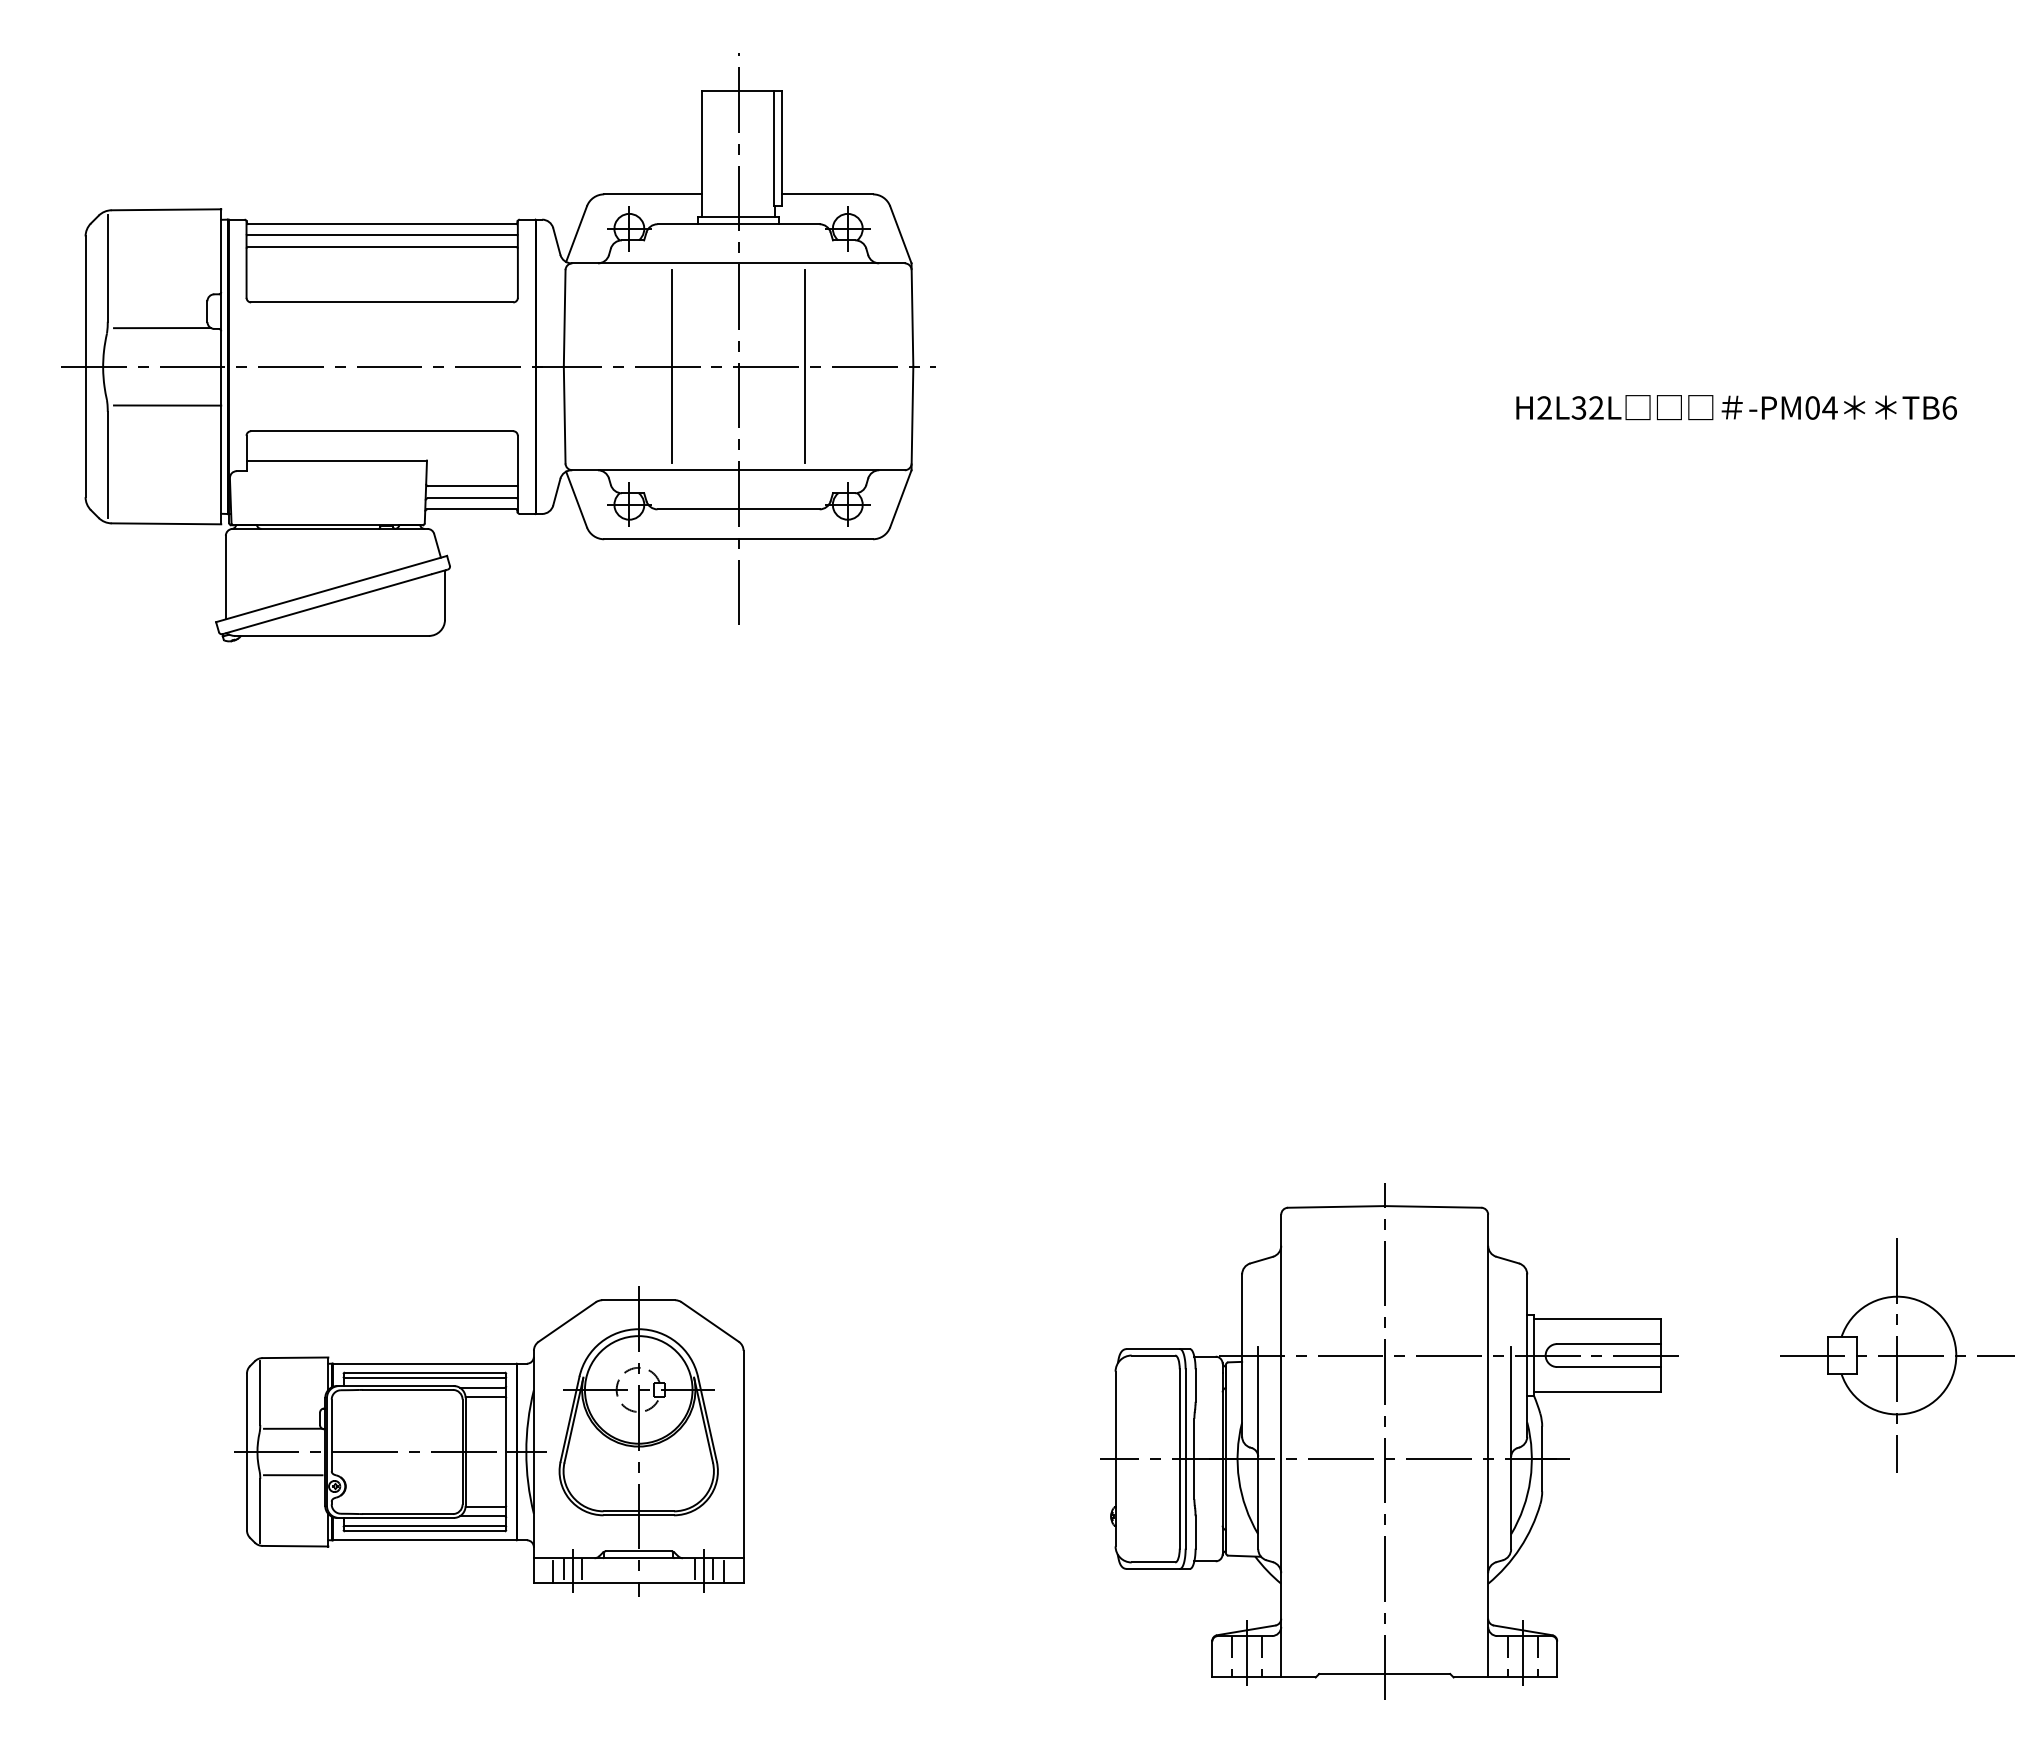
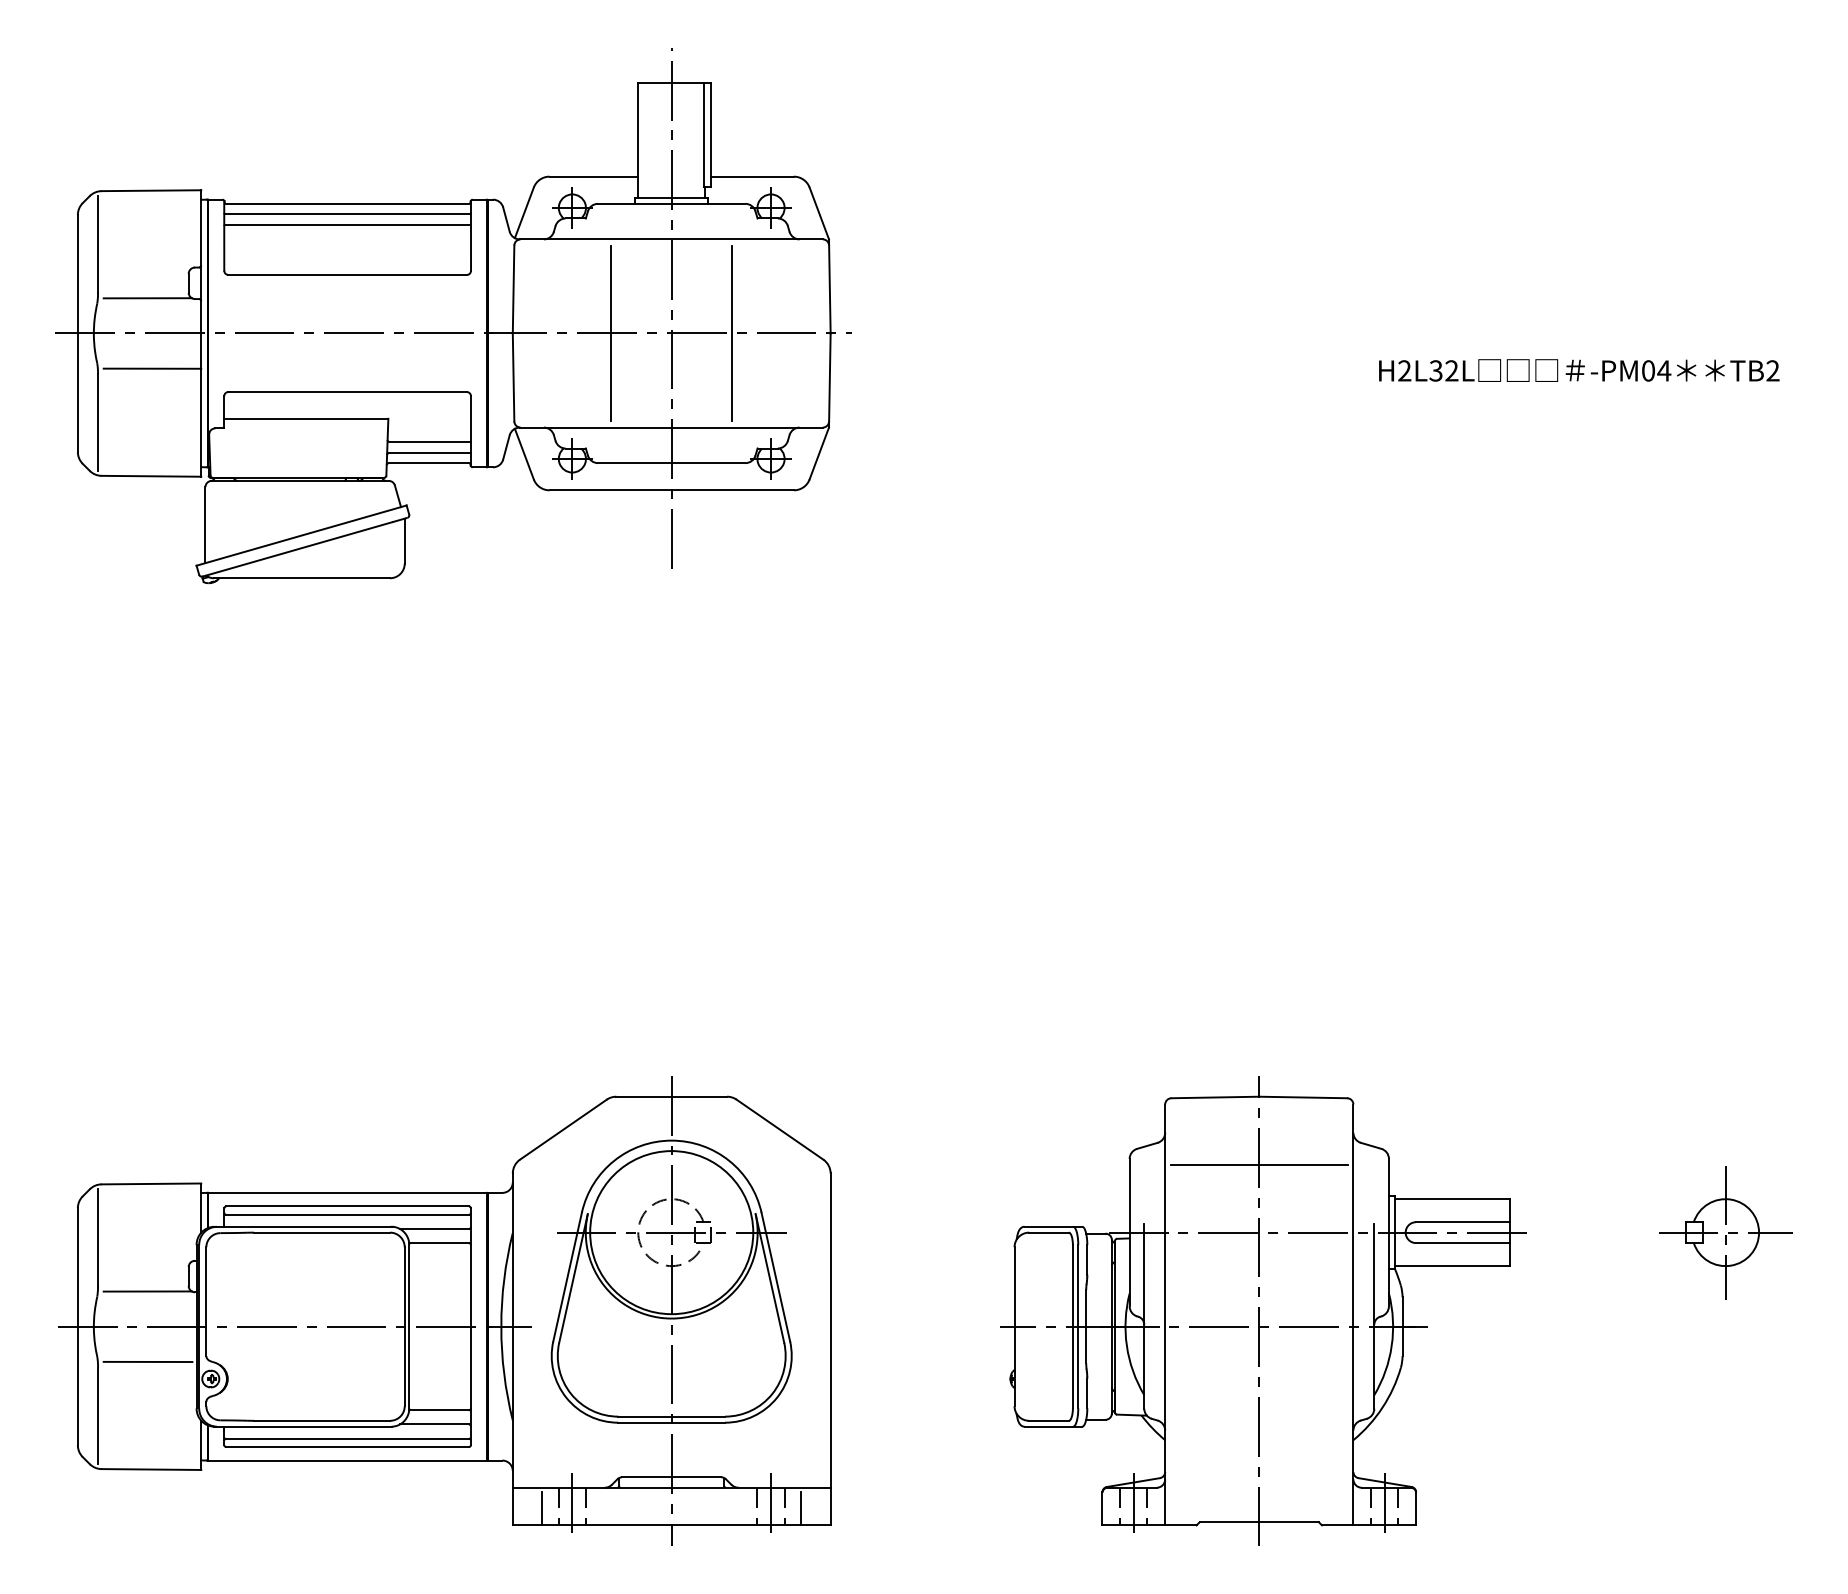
text: (1949, 407) -> (1772, 370), TB6 -> TB2
line: (1384, 1280) -> (1259, 1164), added
part: (1897, 1355) -> (1725, 1232), size x0.62
part: (488, 1441) -> (444, 1310), size x1.67

